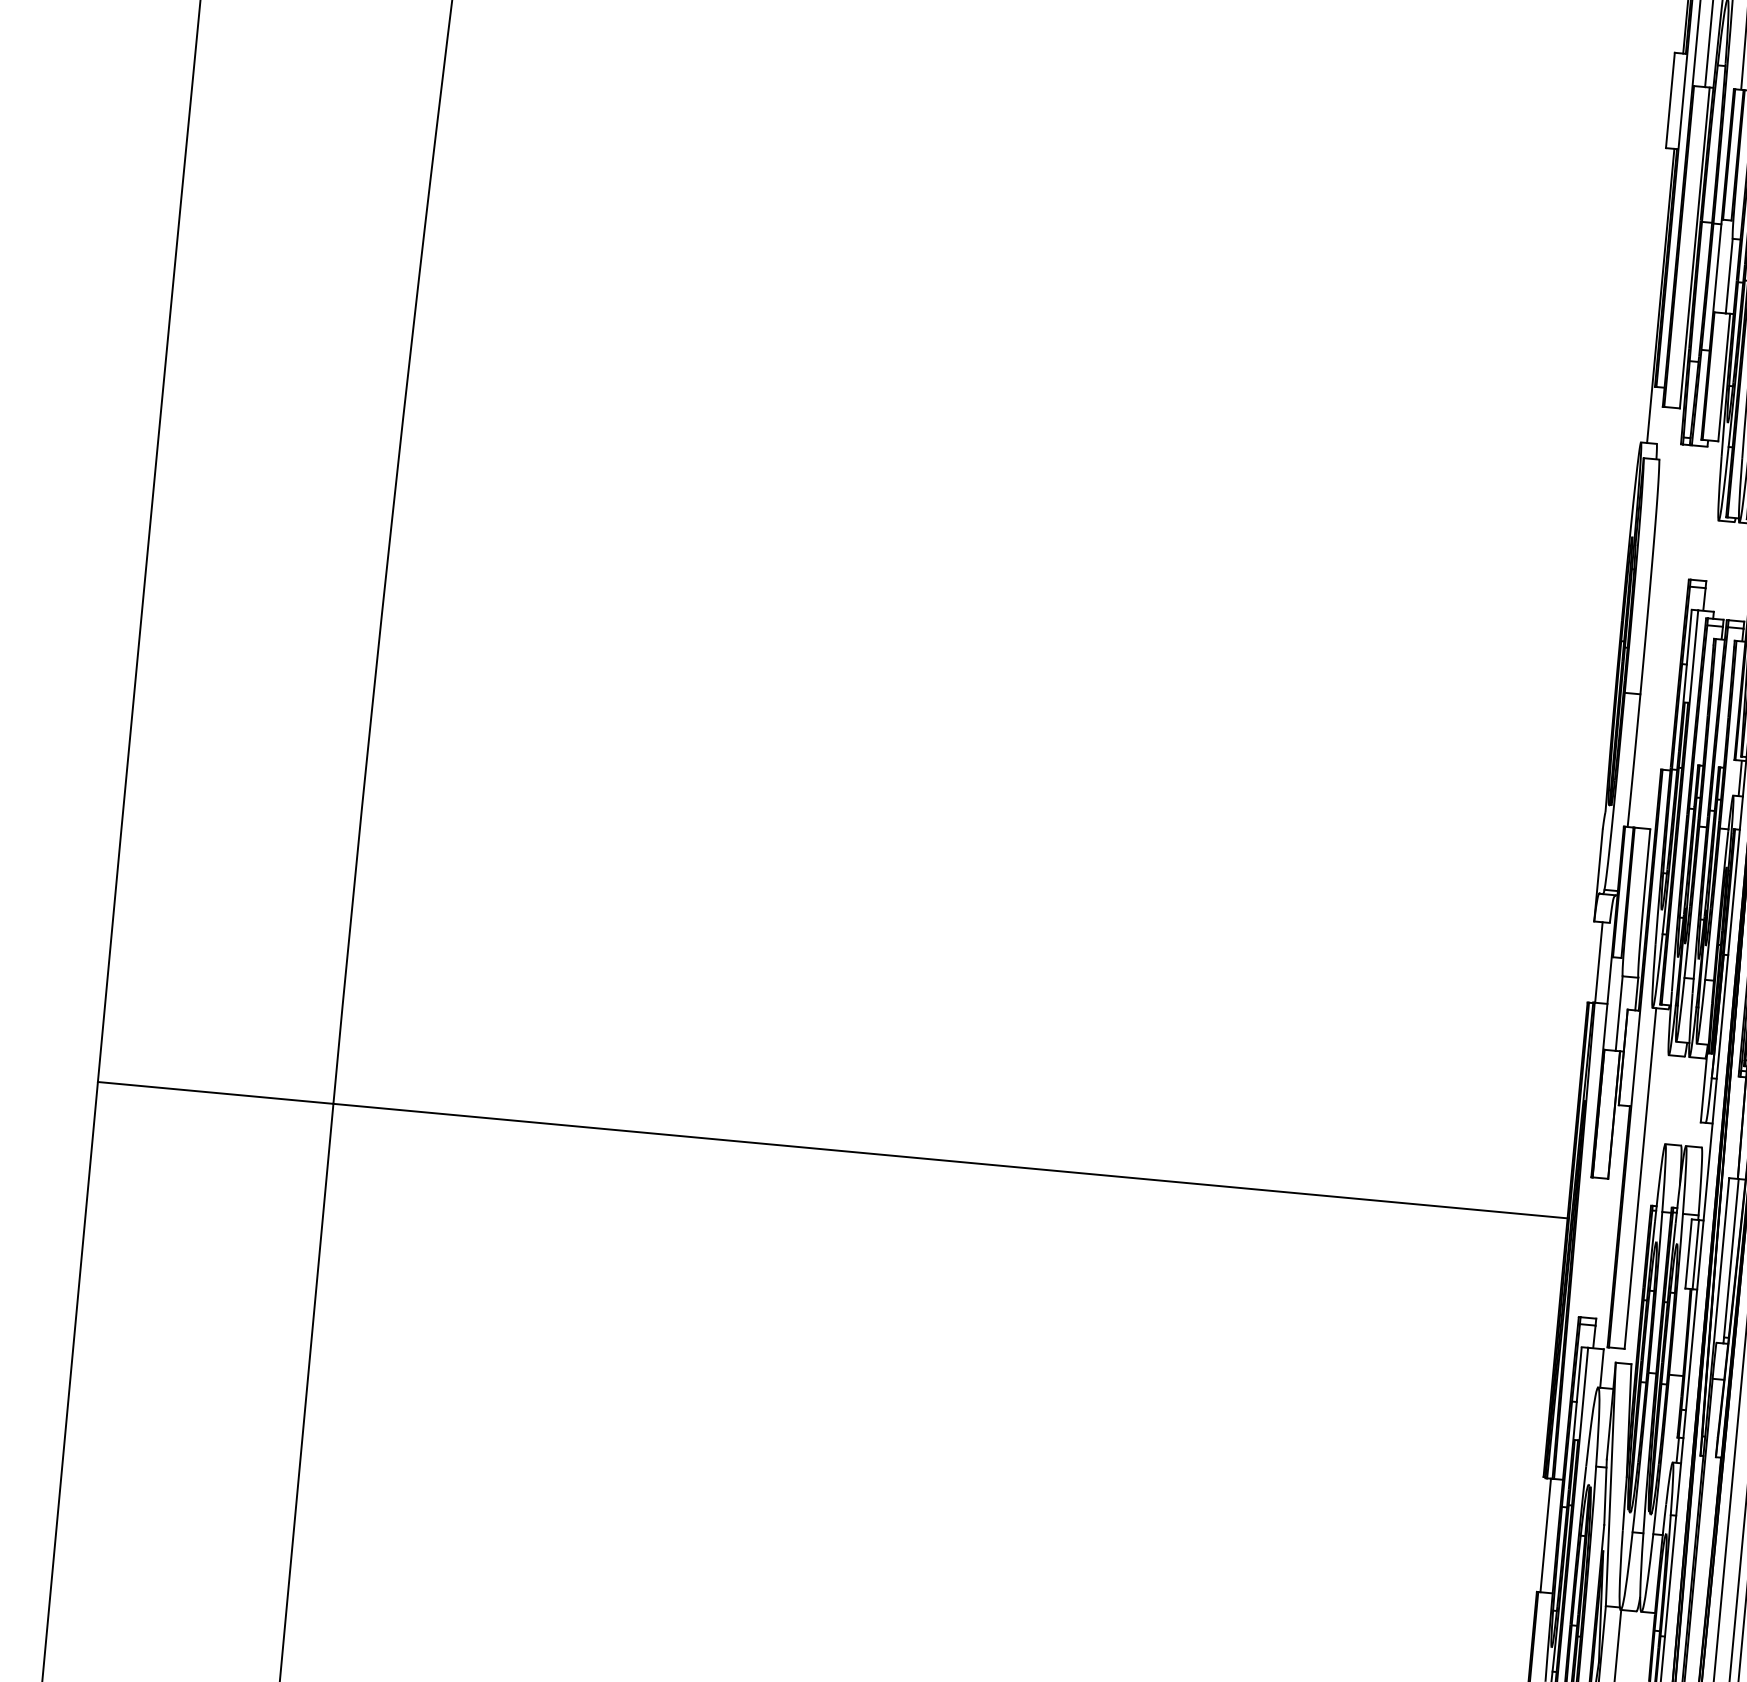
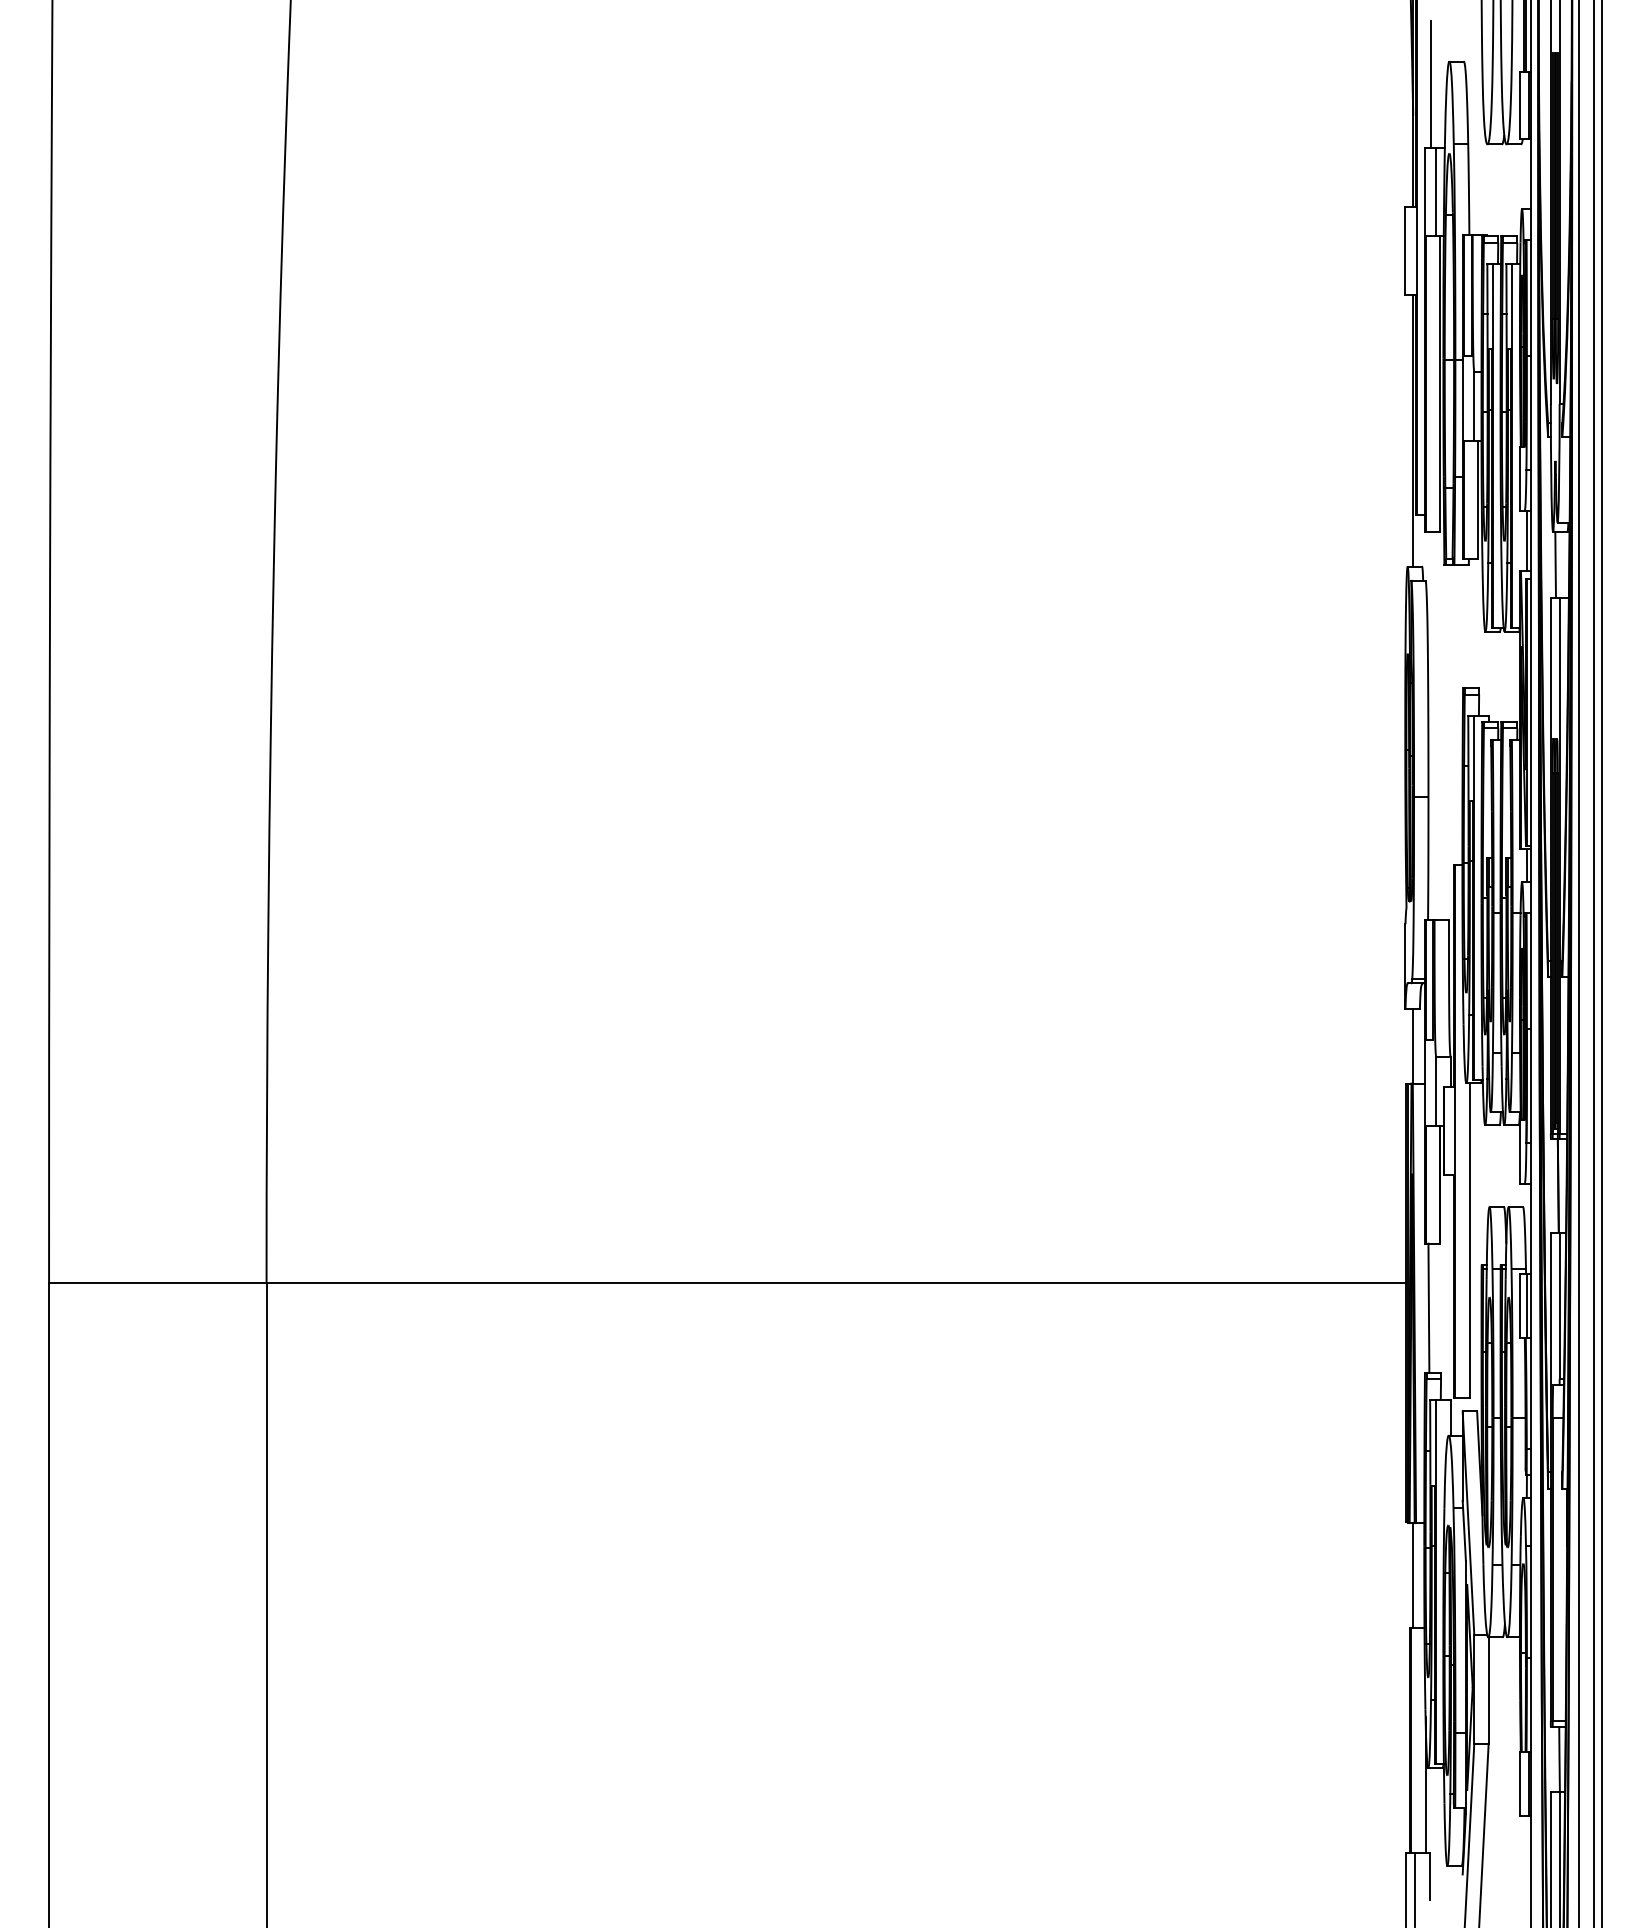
line: (1589, 1246) -> (1428, 1307), added

